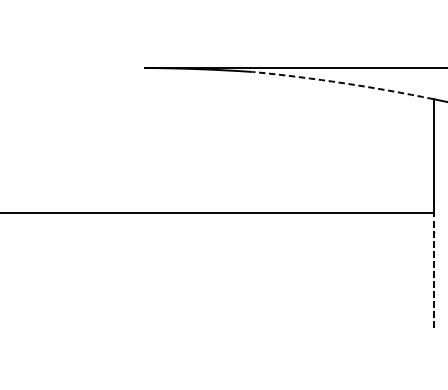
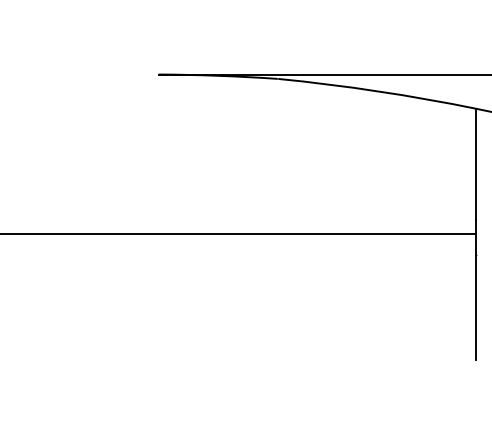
arc: (343, 83) -> (377, 91), dashed -> solid
line: (433, 270) -> (476, 296), dashed -> solid

